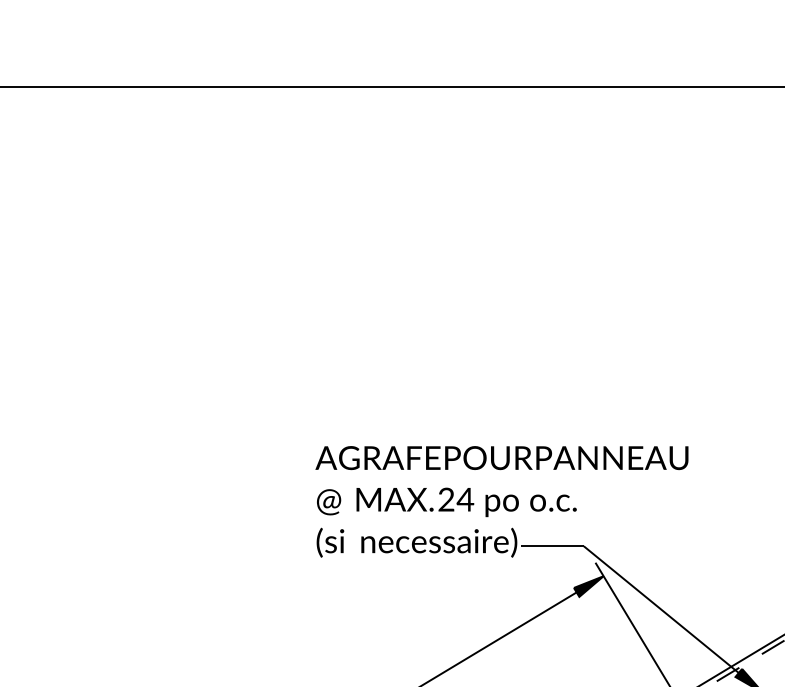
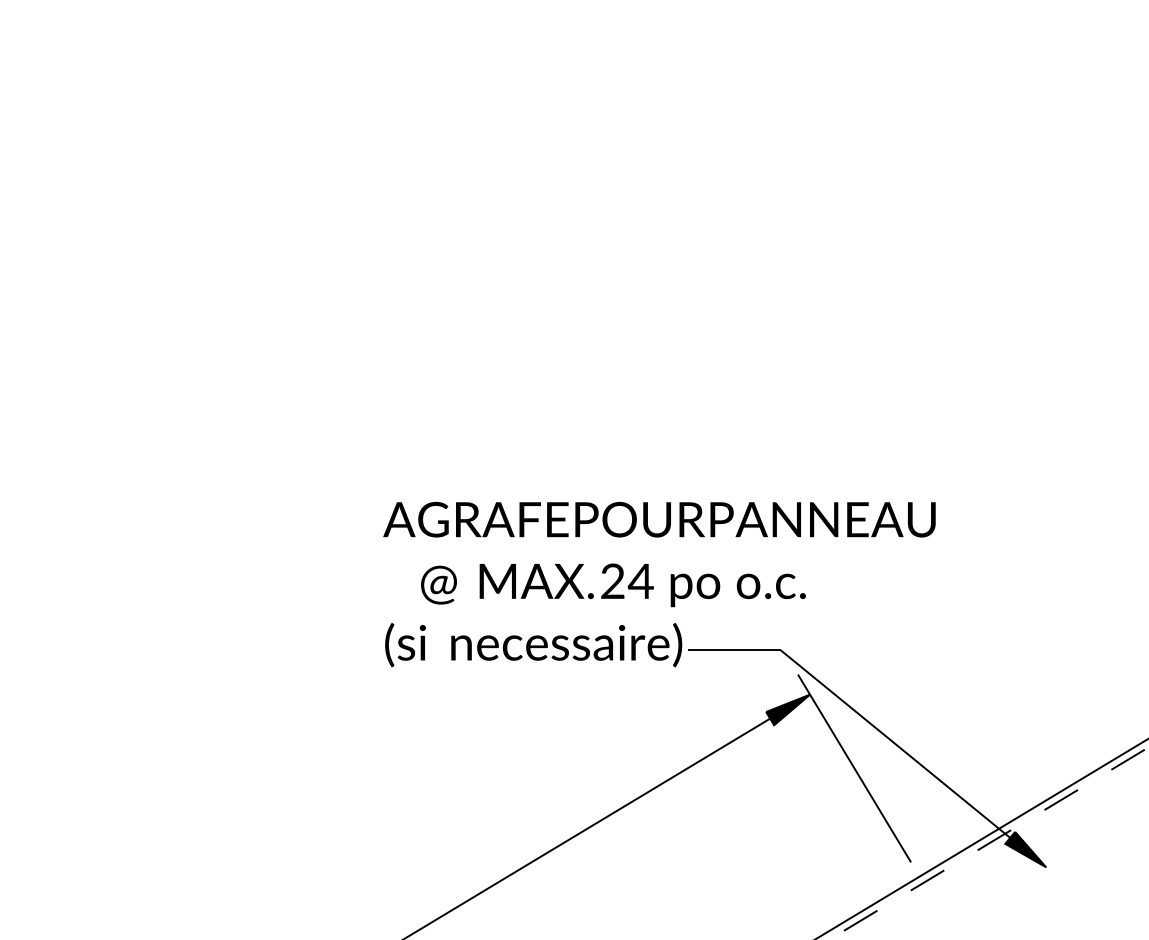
text: (446, 502) -> (612, 585), moved

